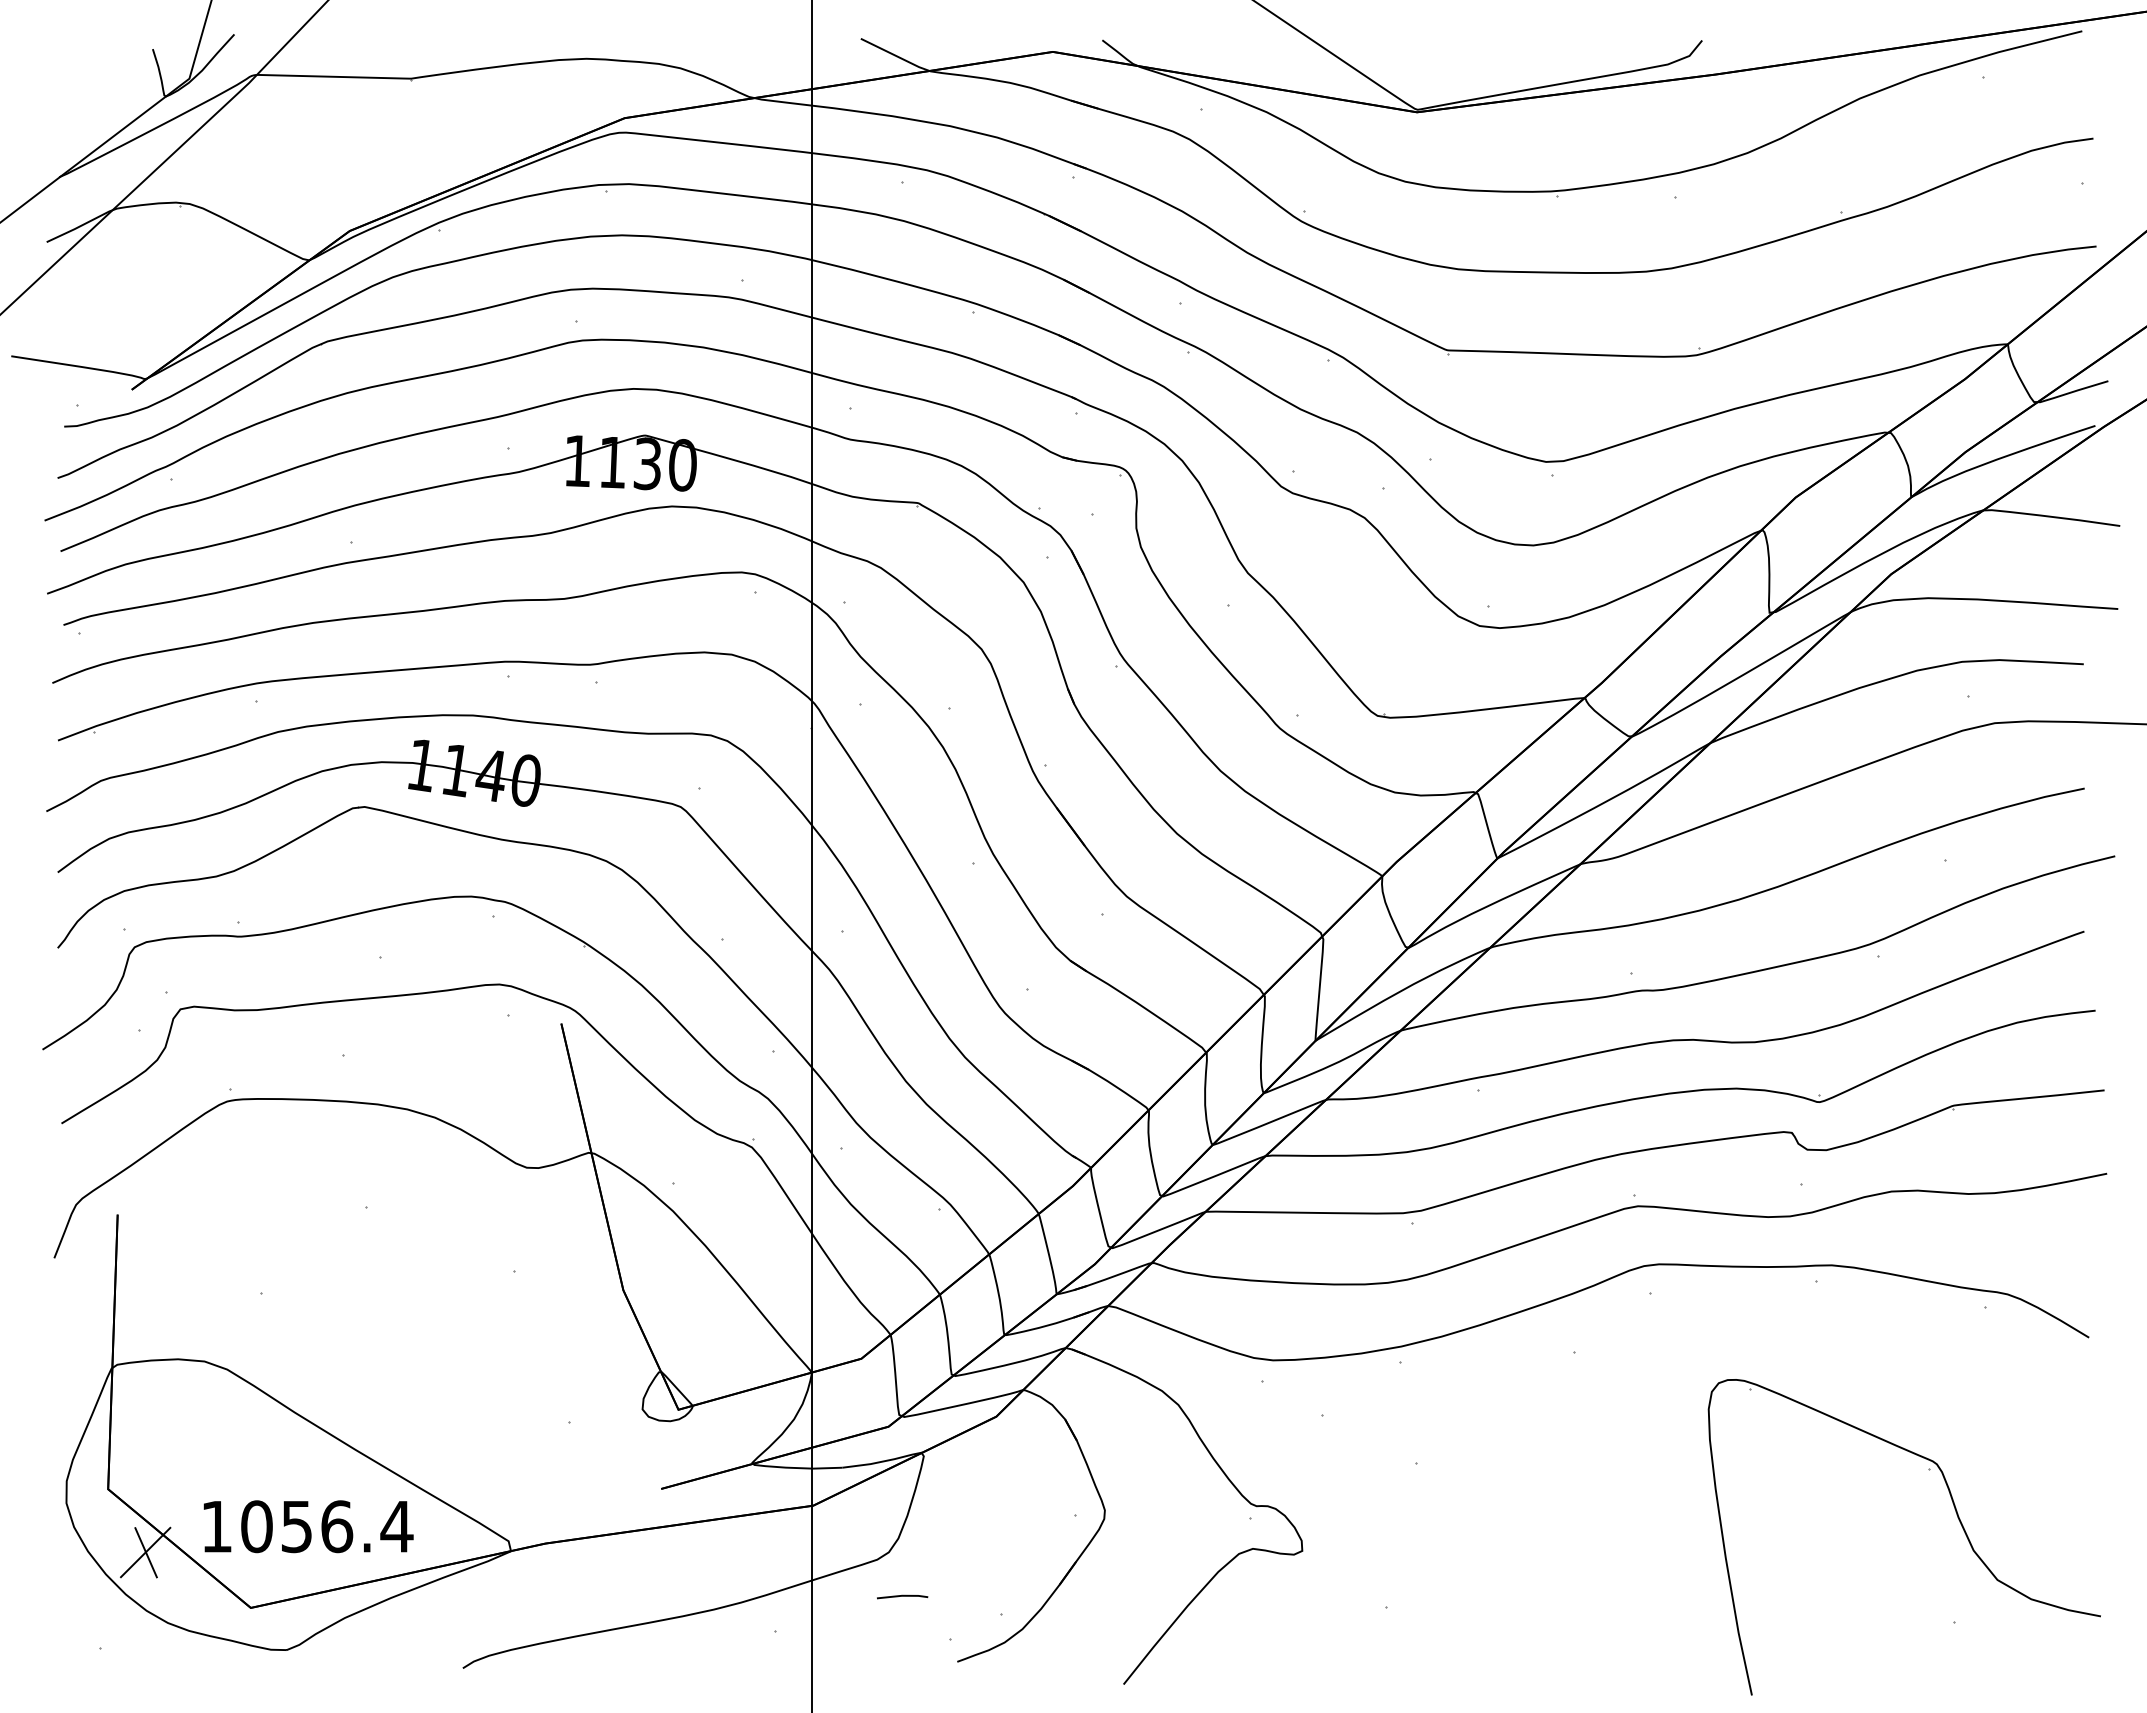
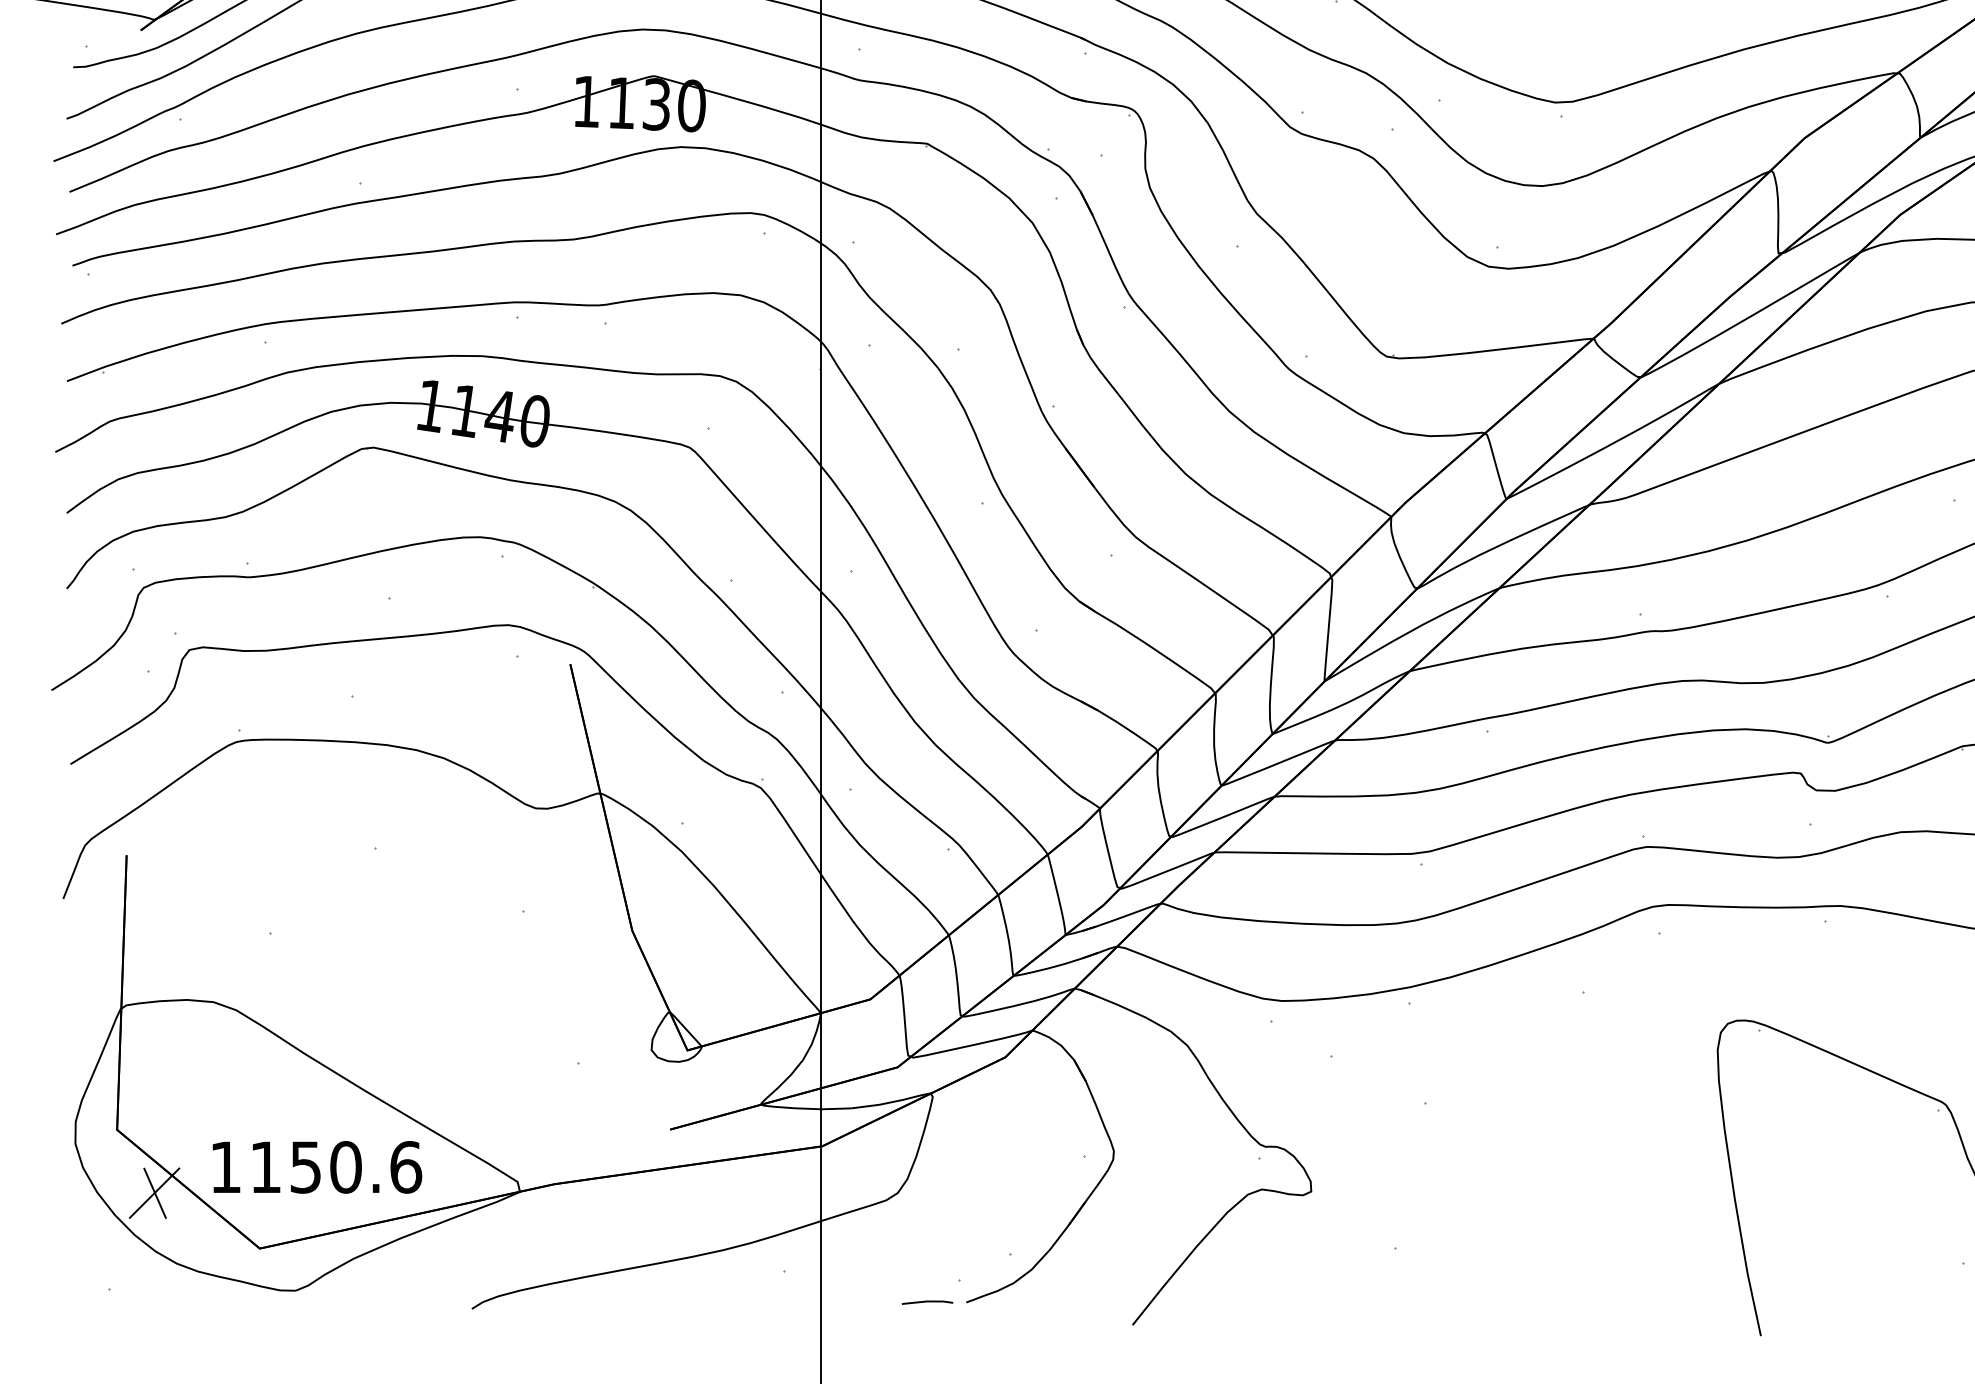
text: (327, 1526) -> (336, 1167), 1056.4 -> 1150.6
line: (902, 1596) -> (927, 1302), moved

